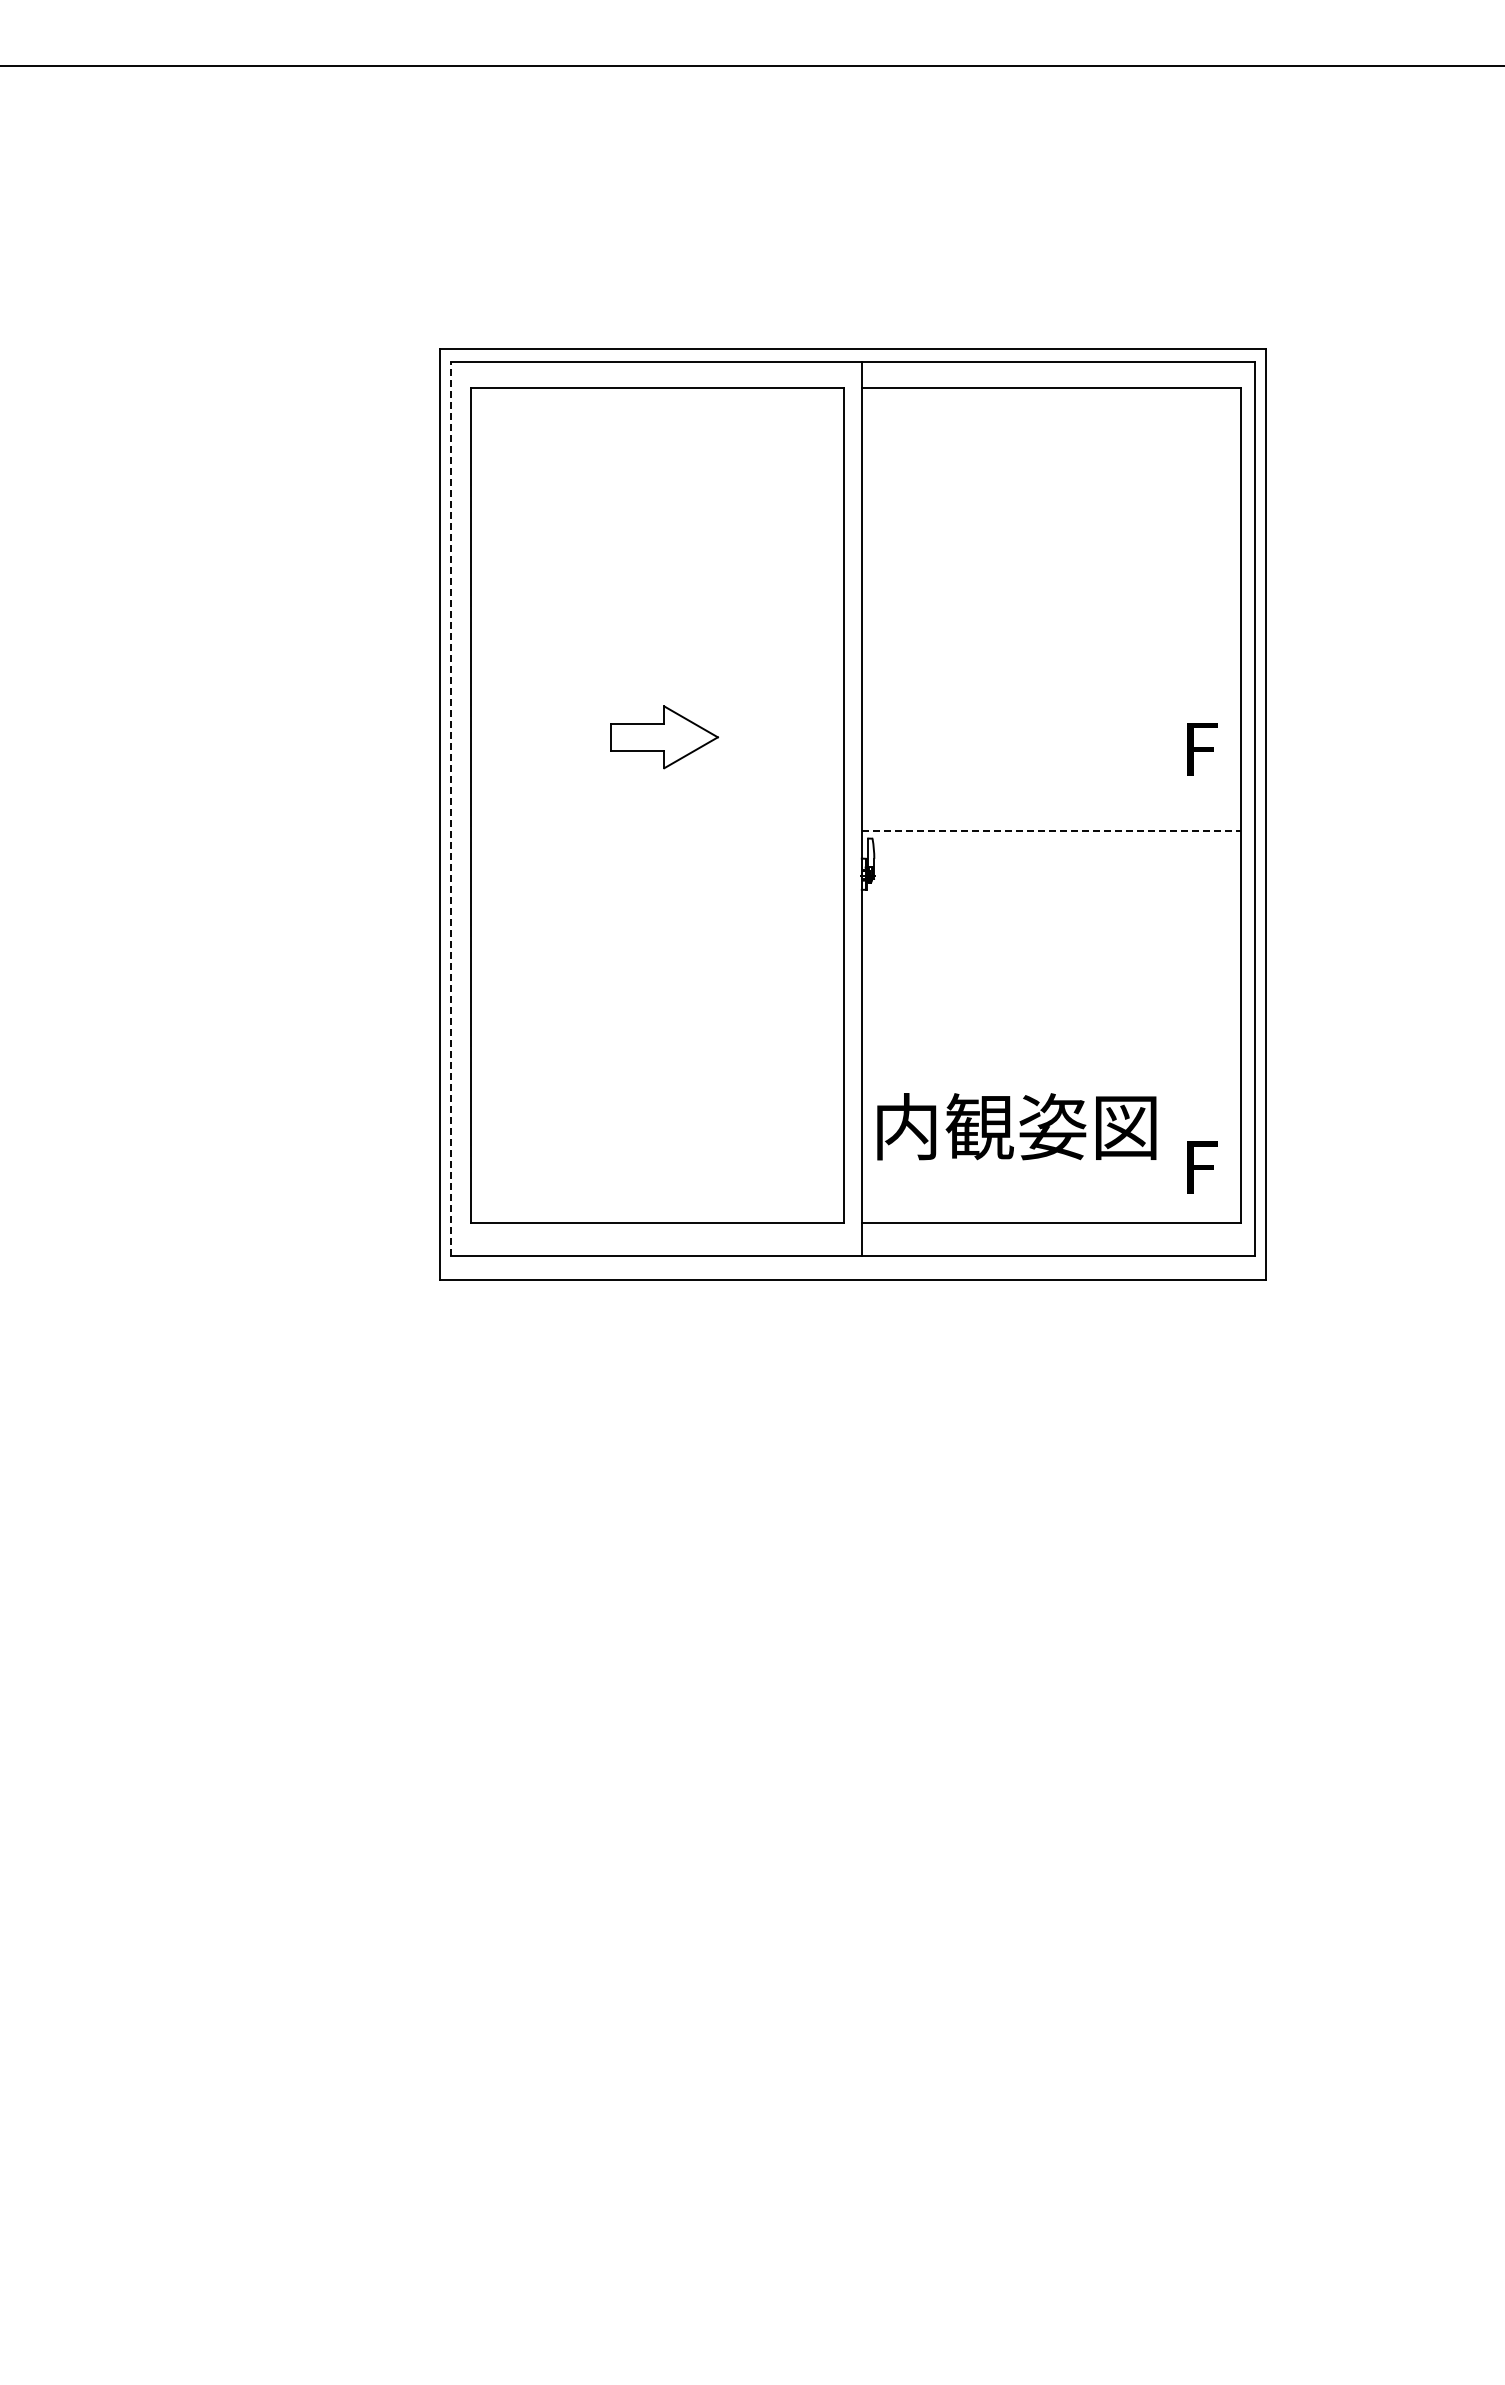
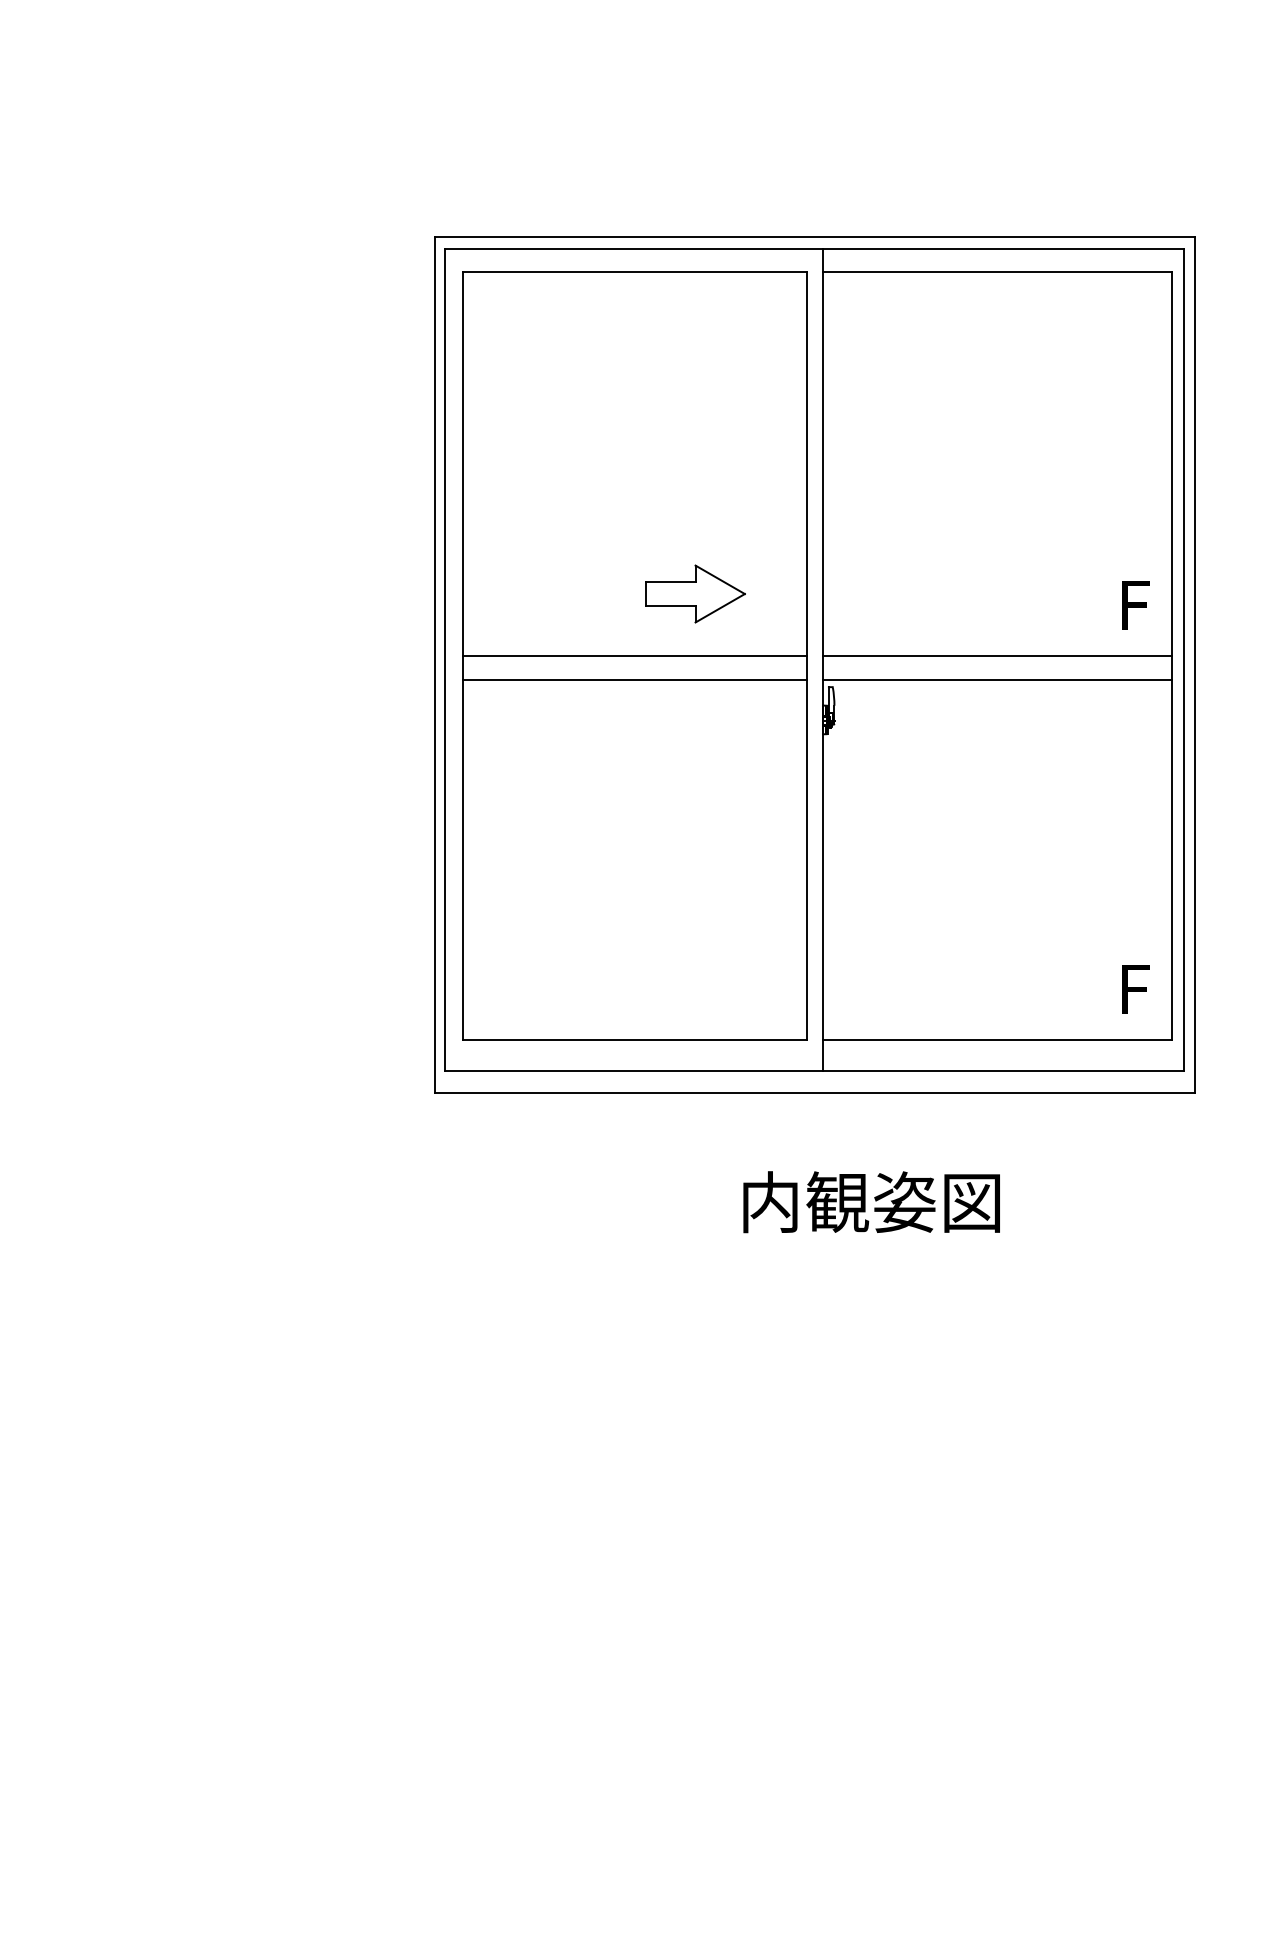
part: (664, 737) -> (695, 594), moved
line: (656, 804) -> (634, 655), added
line: (1051, 804) -> (997, 655), added
line: (450, 808) -> (444, 659), dashed -> solid
line: (656, 831) -> (634, 680), added
line: (1051, 831) -> (997, 680), dashed -> solid
text: (1016, 1126) -> (871, 1201), moved

